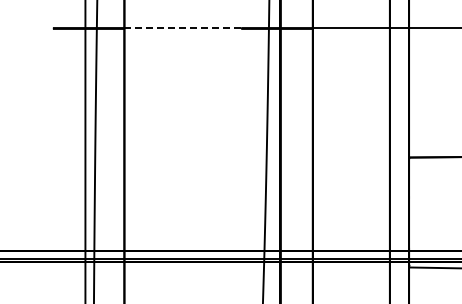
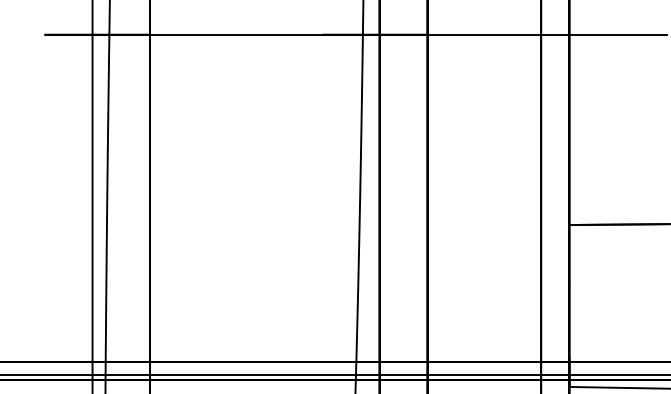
line: (183, 28) -> (237, 34), dashed -> solid

